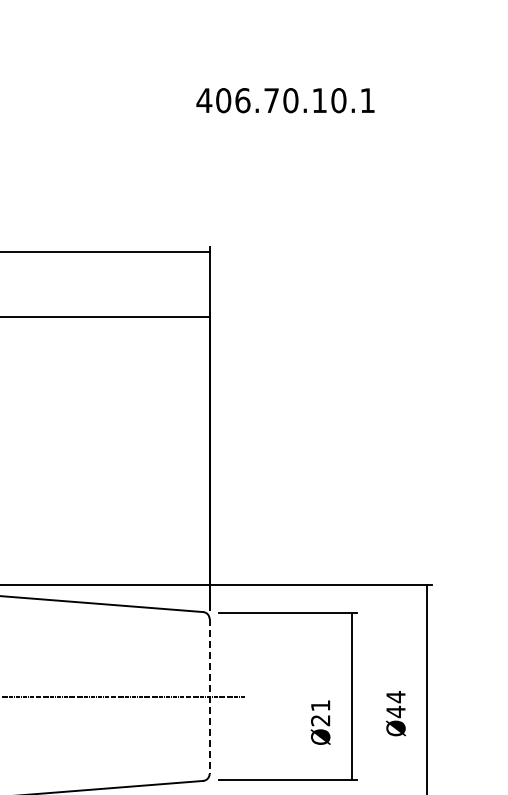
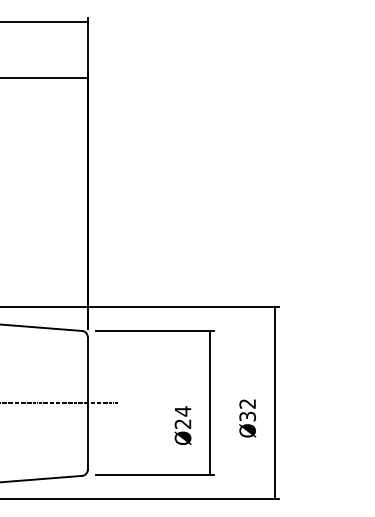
line: (209, 697) -> (87, 404), dashed -> solid
text: (395, 704) -> (247, 410), Ø44 -> Ø32
text: (320, 705) -> (182, 411), Ø21 -> Ø24

